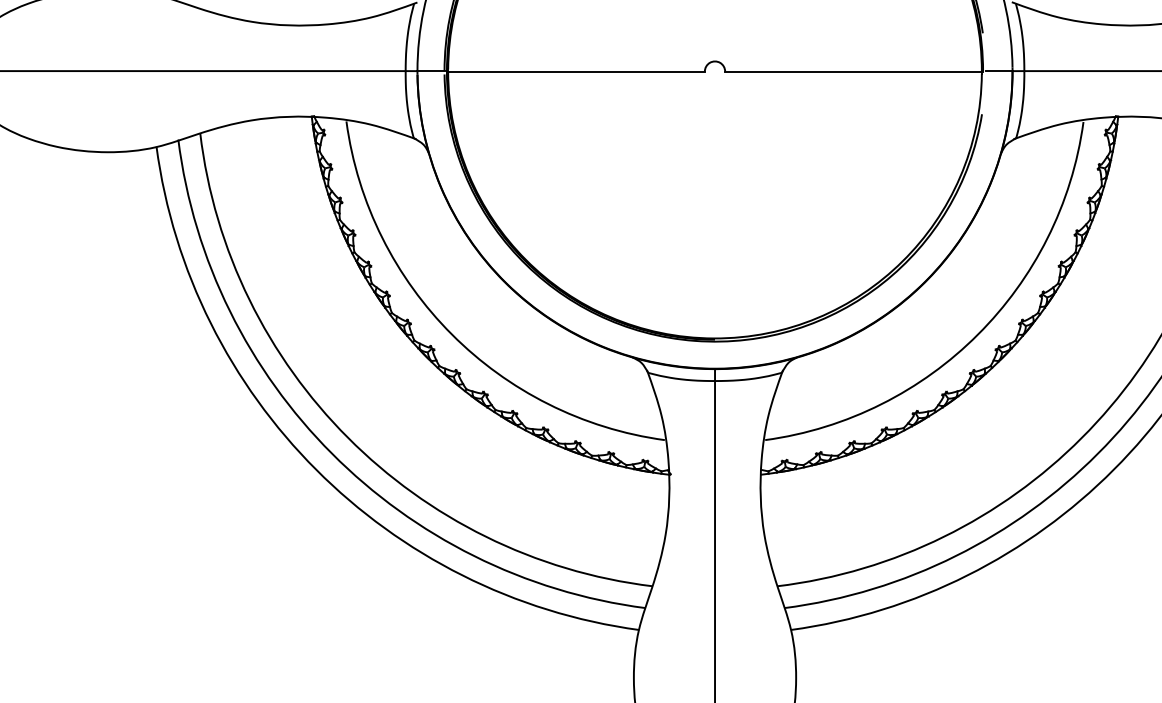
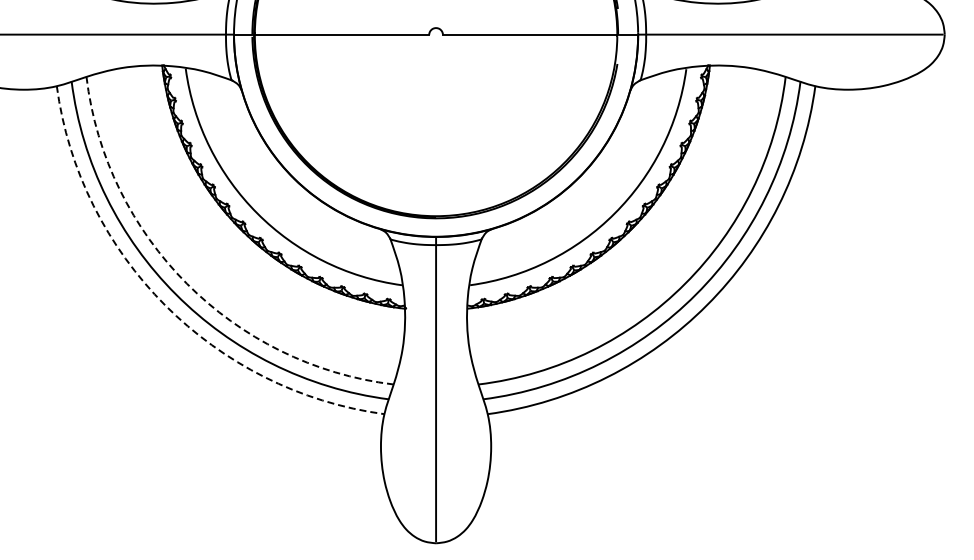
arc: (347, 437) -> (186, 283), solid -> dashed
arc: (316, 469) -> (165, 305), solid -> dashed

